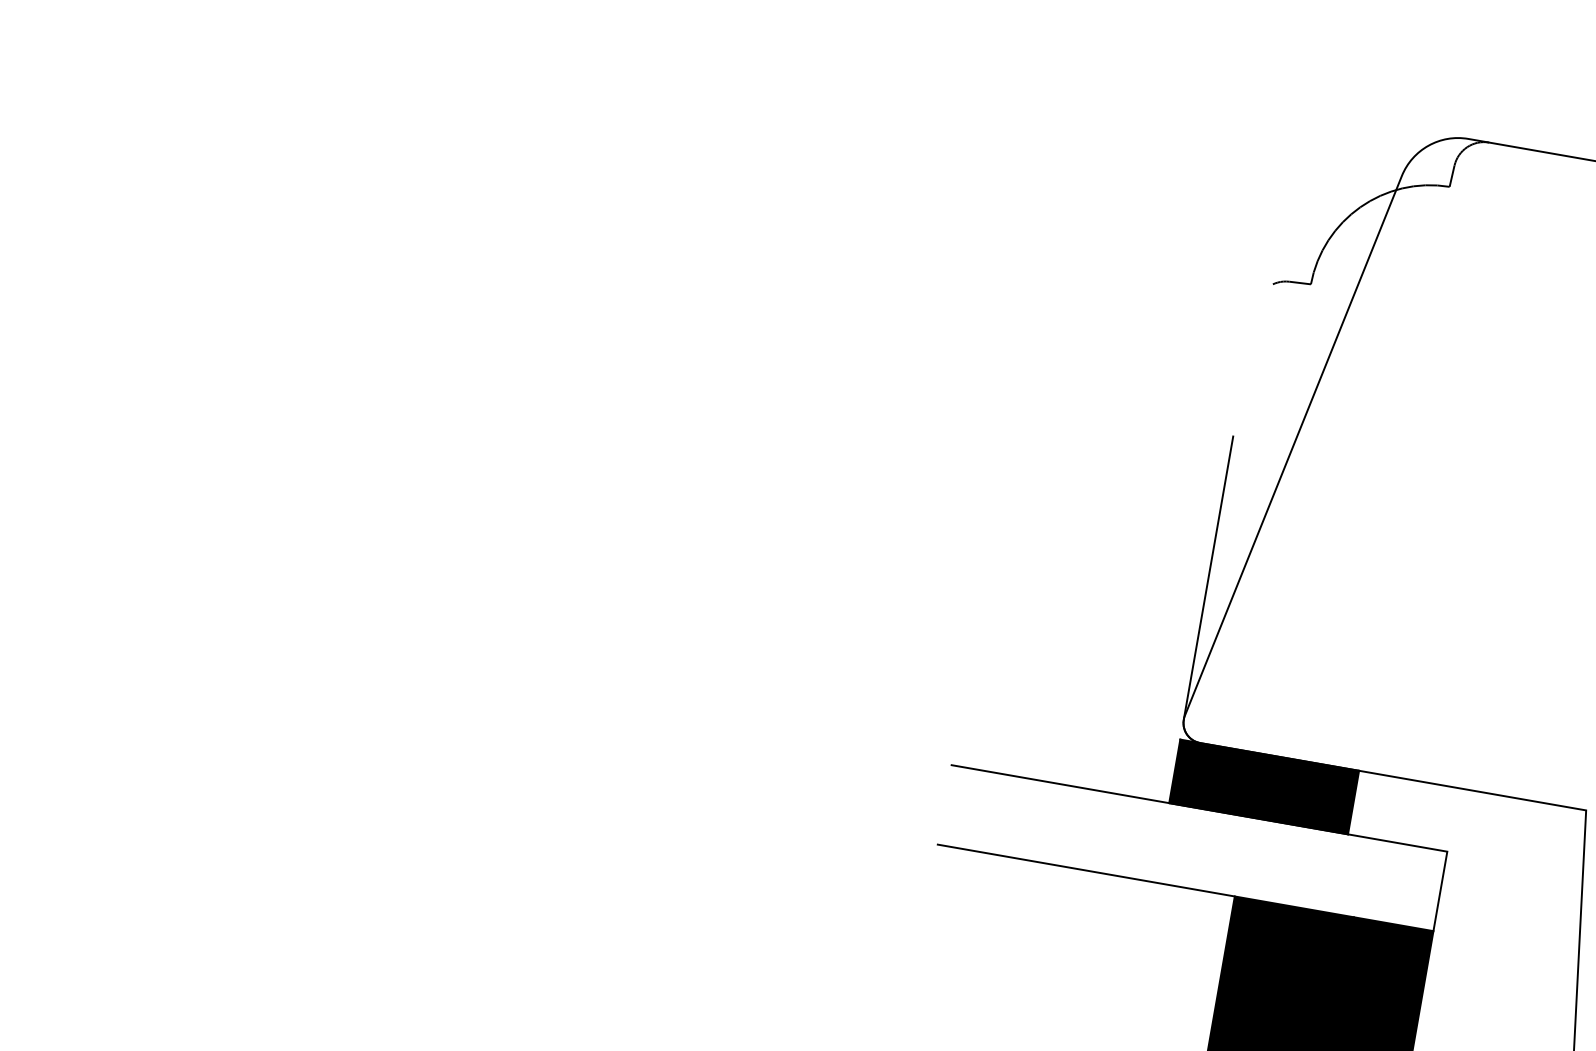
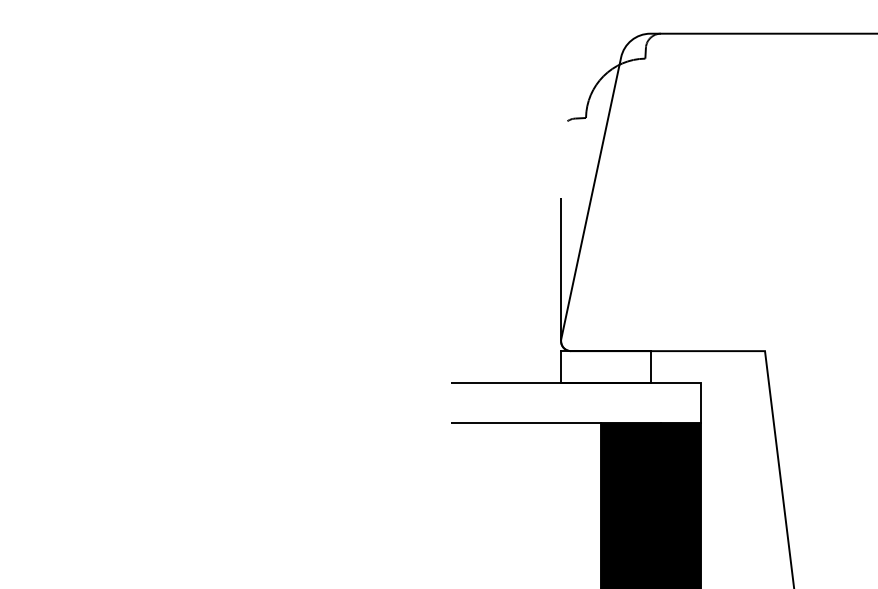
fill: (1263, 787) -> (605, 367), removed

